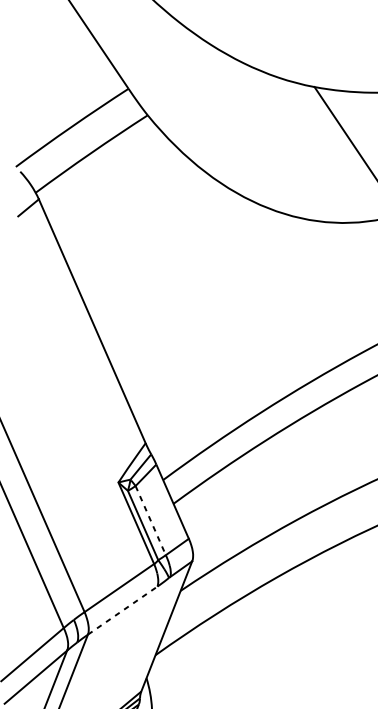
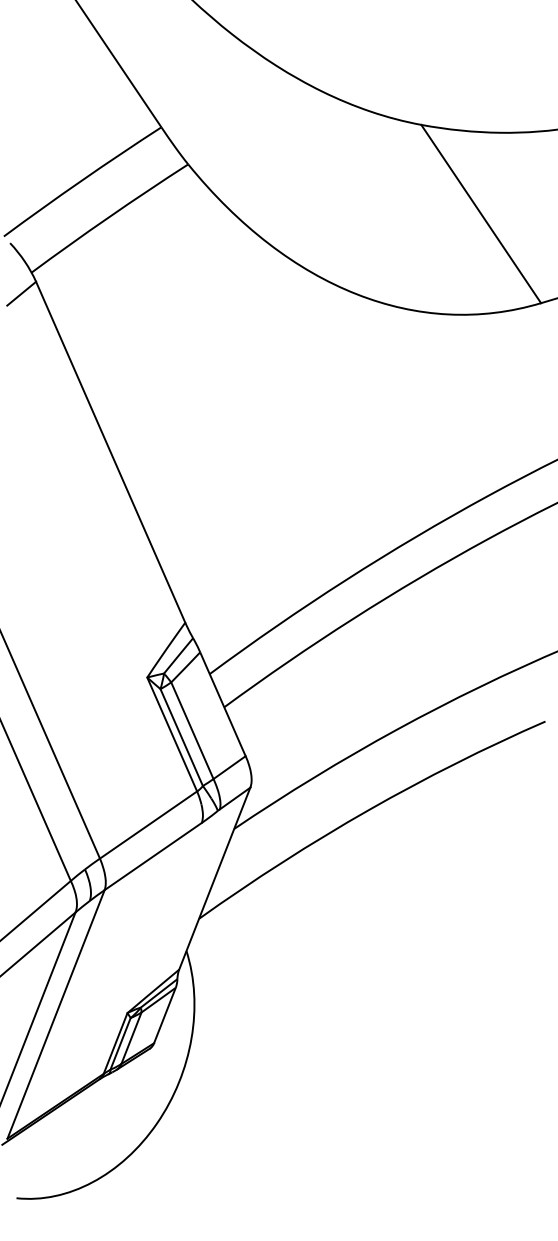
line: (150, 520) -> (192, 730), dashed -> solid
line: (122, 610) -> (153, 856), dashed -> solid

